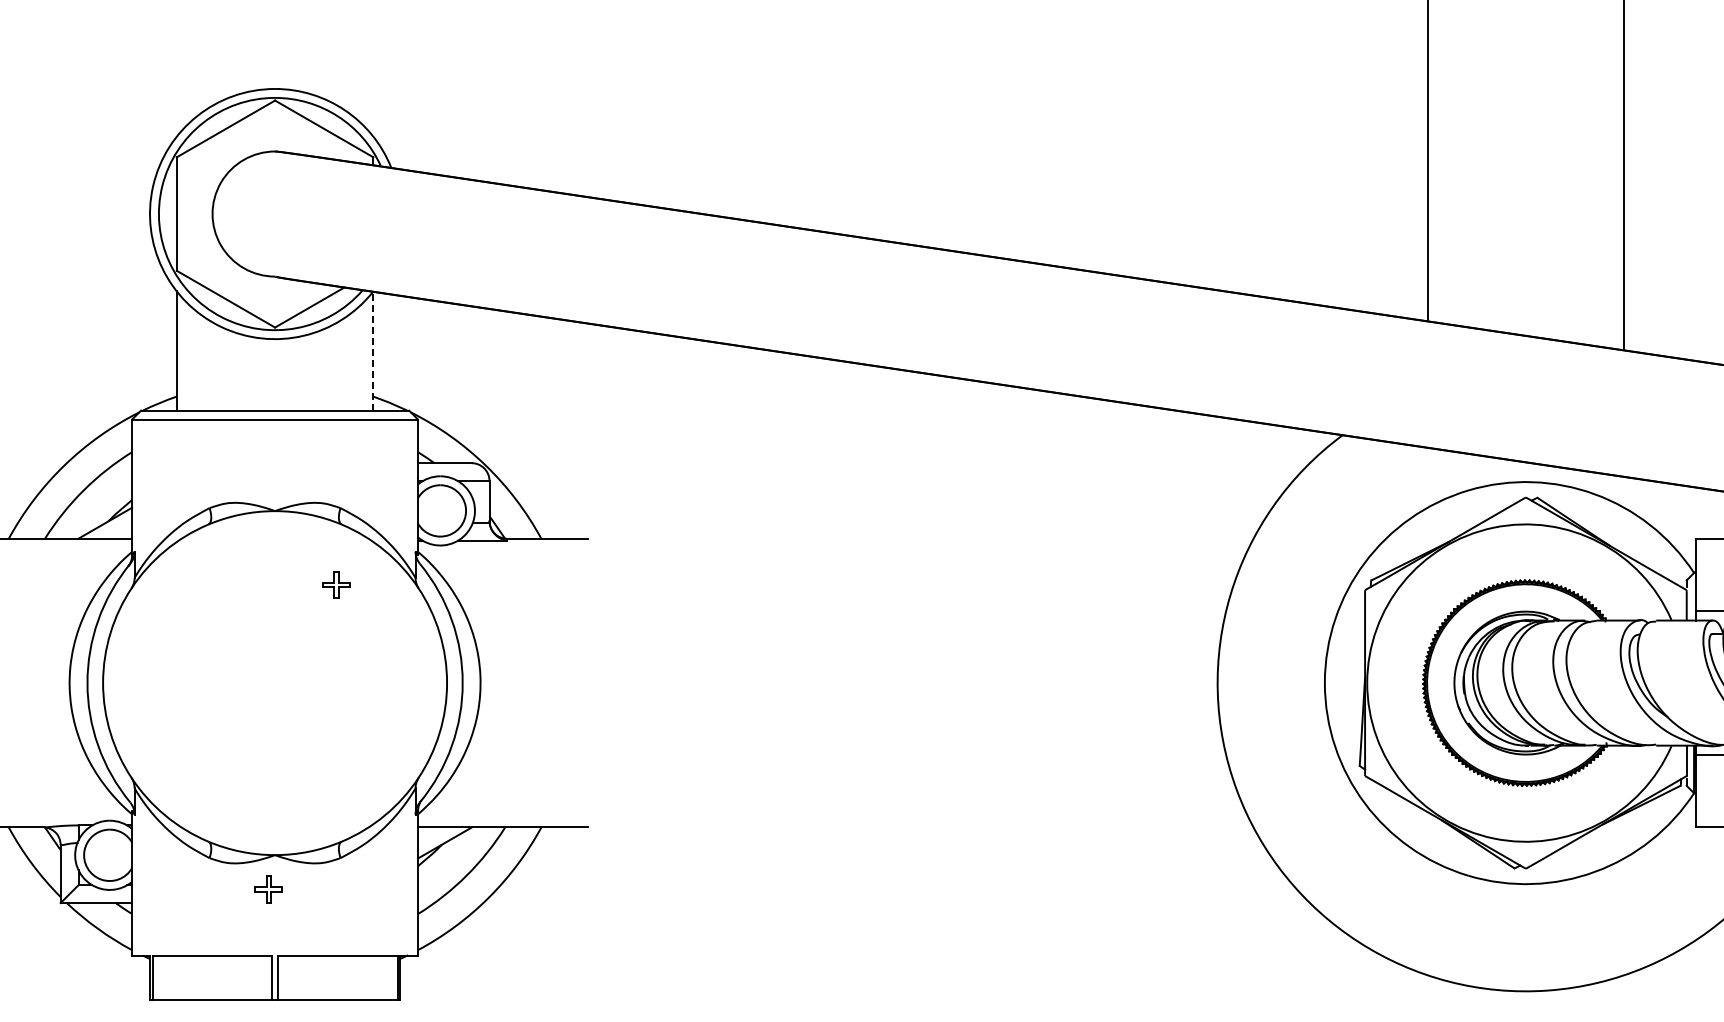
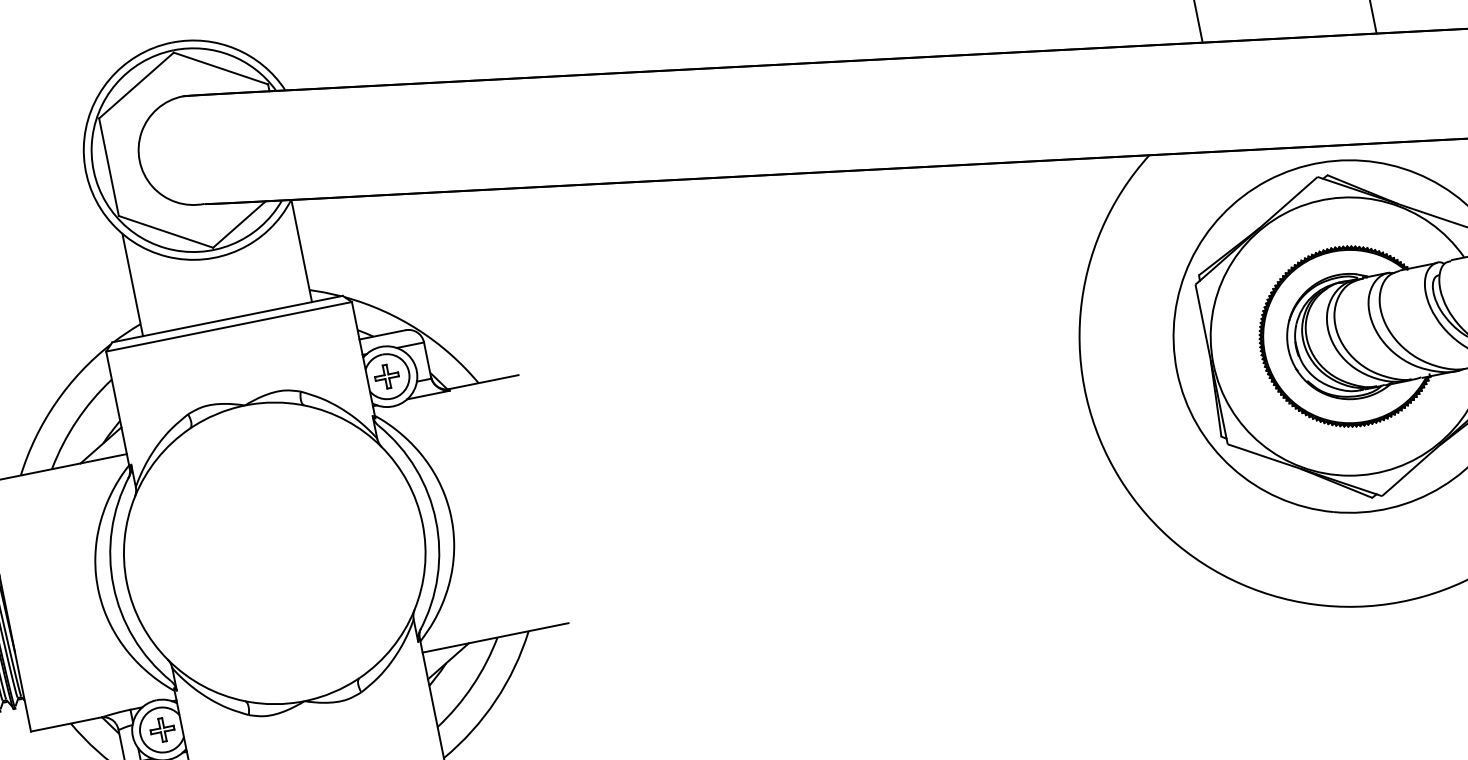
line: (373, 350) -> (301, 250), dashed -> solid
part: (336, 584) -> (387, 376), moved
part: (268, 889) -> (162, 730), moved

